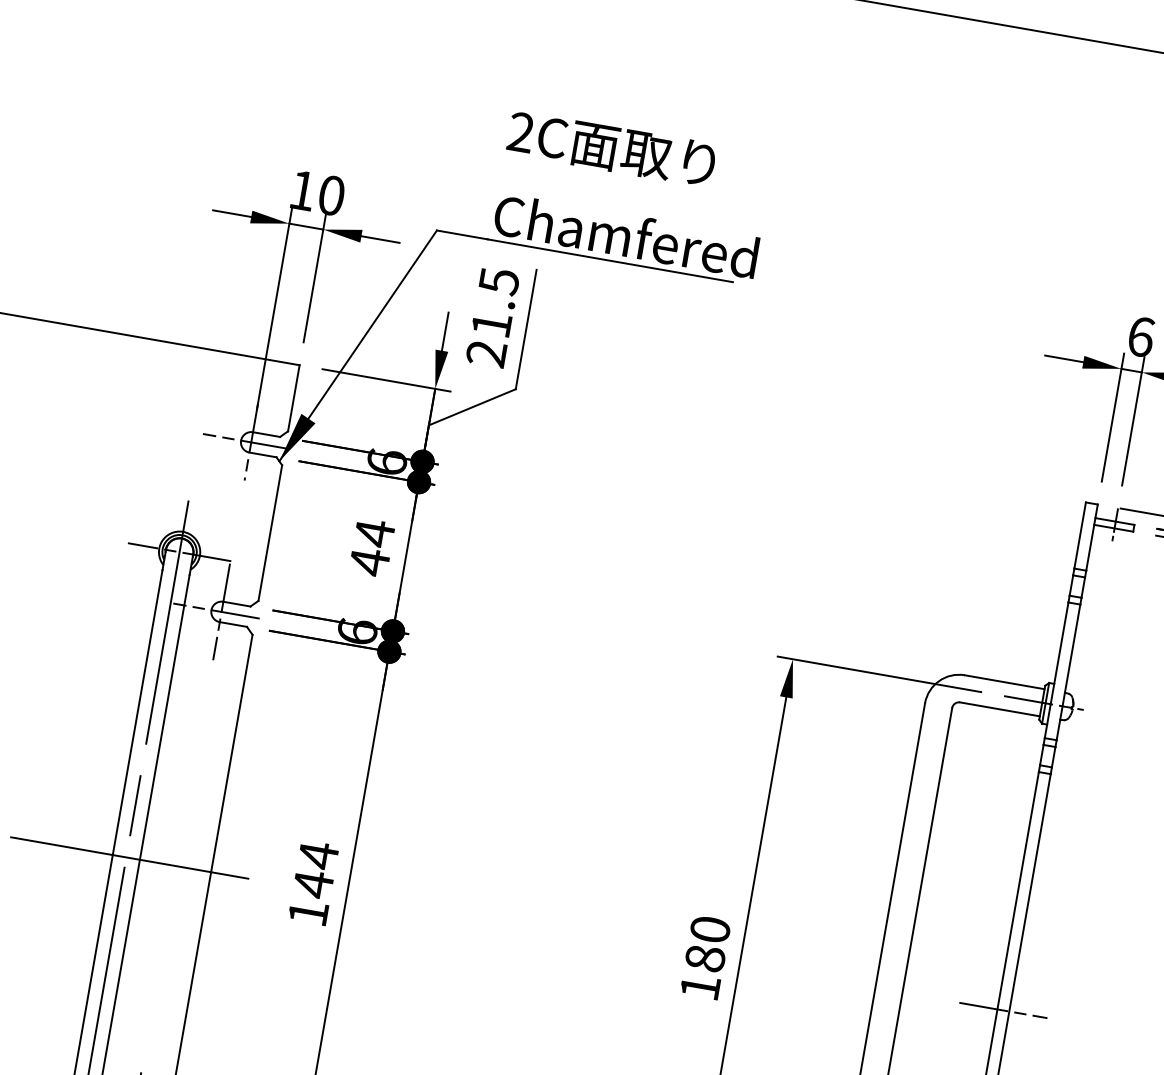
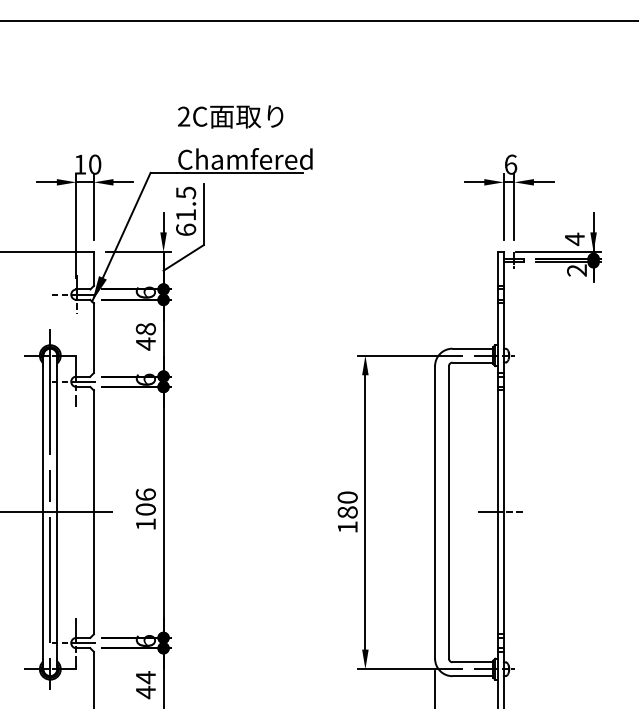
text: (487, 352) -> (186, 229), 21.5 -> 61.5
text: (374, 531) -> (145, 328), 44 -> 48
text: (314, 870) -> (145, 502), 144 -> 106

